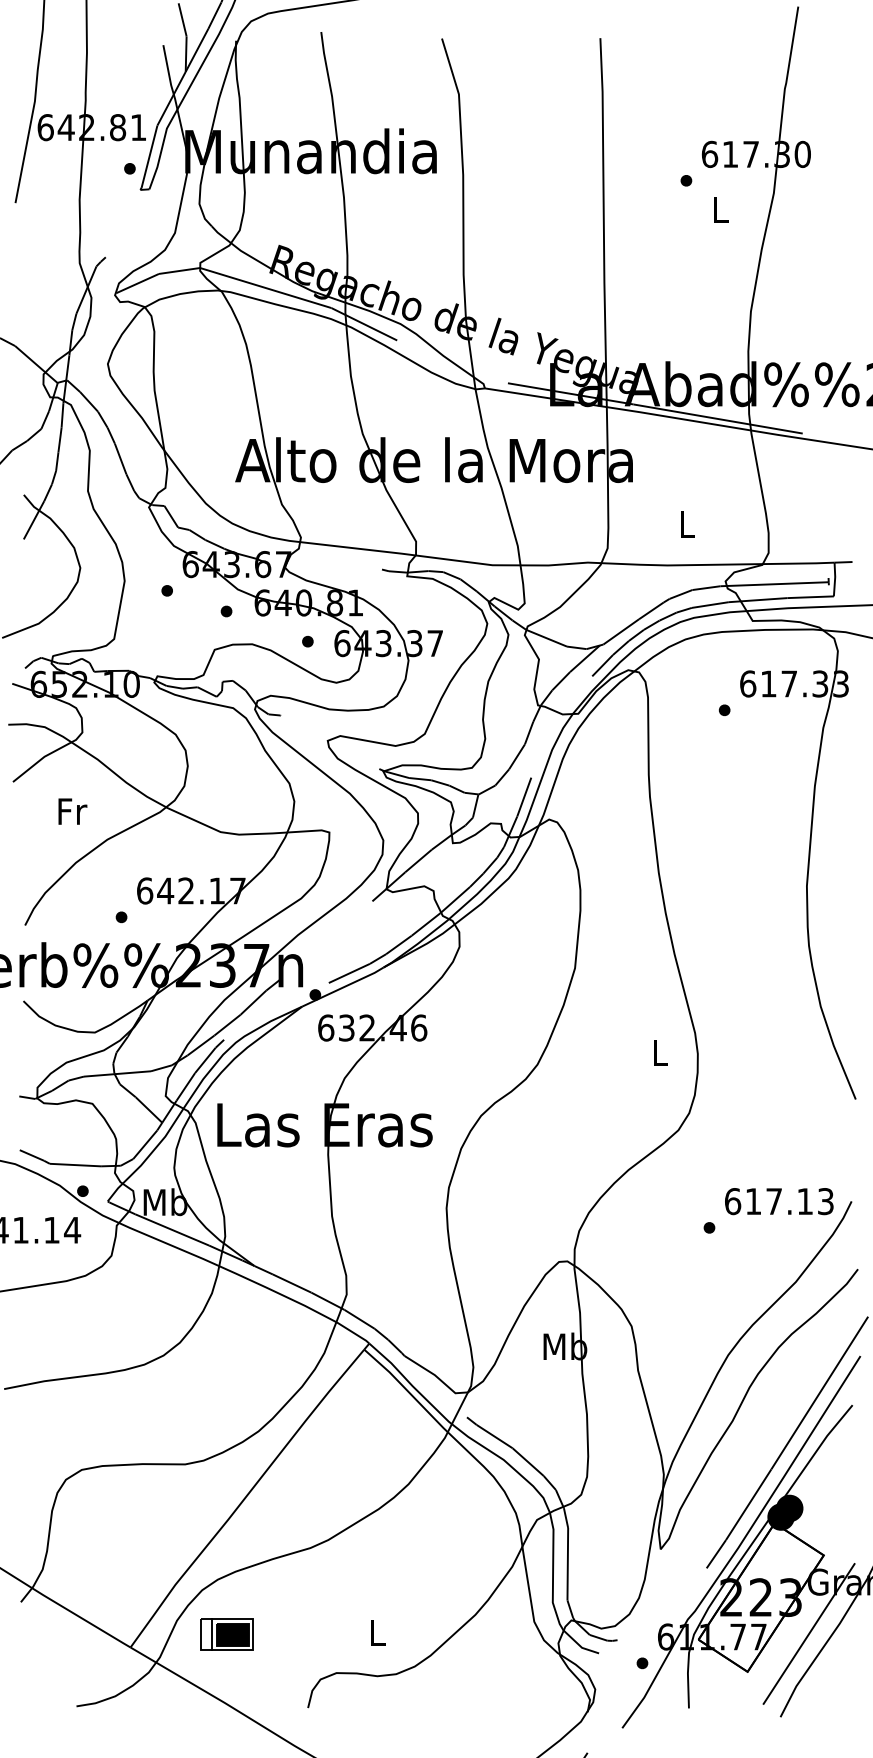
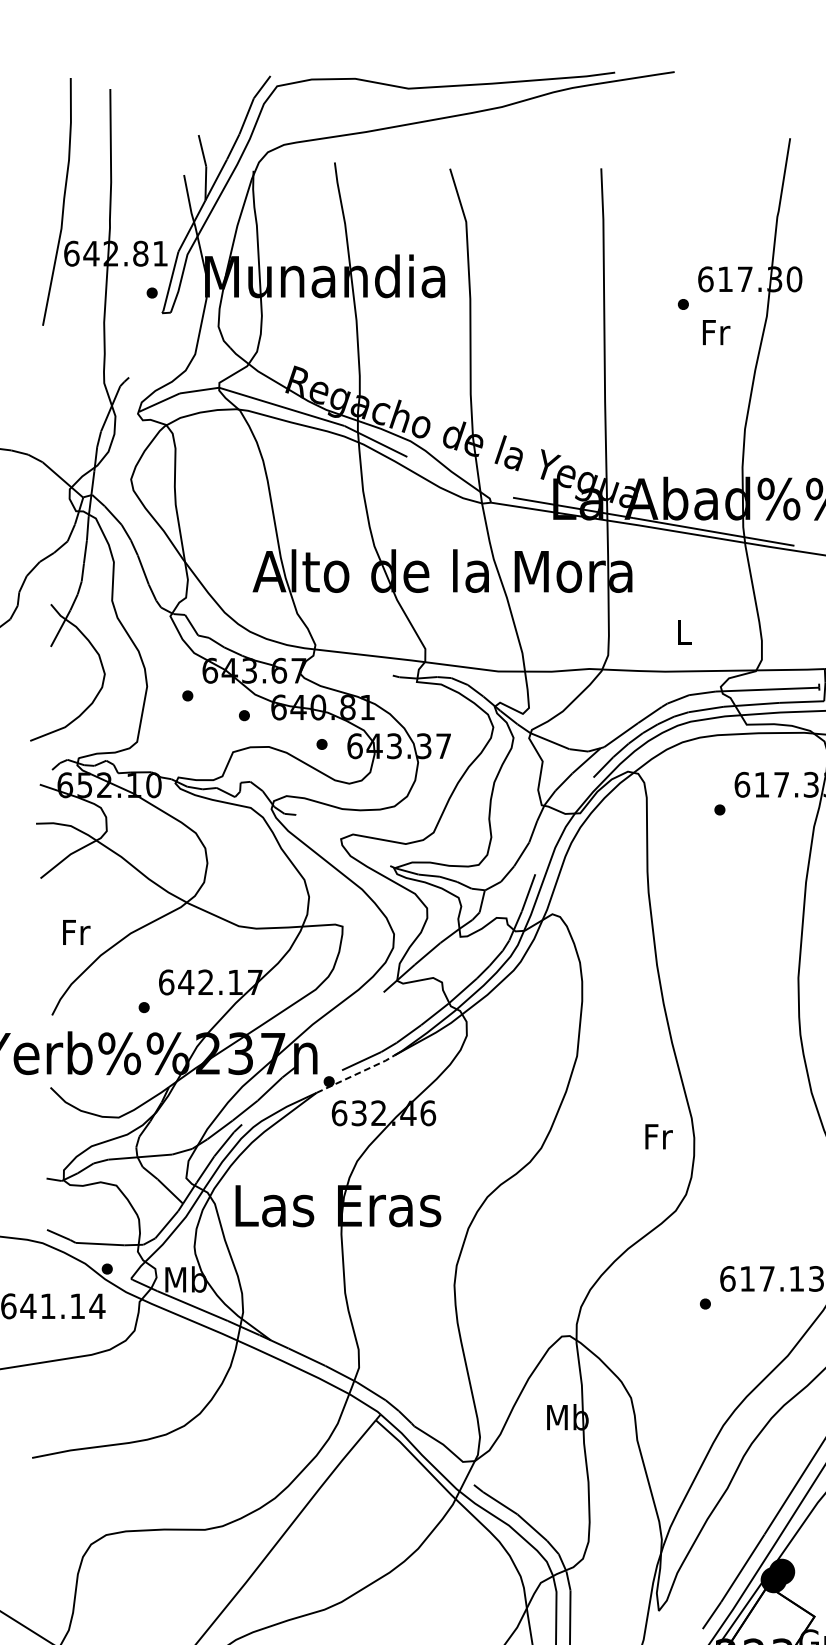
text: (720, 210) -> (715, 332), L -> Fr
text: (72, 811) -> (76, 932), moved
line: (344, 987) -> (357, 1074), solid -> dashed
text: (660, 1052) -> (658, 1136), L -> Fr

